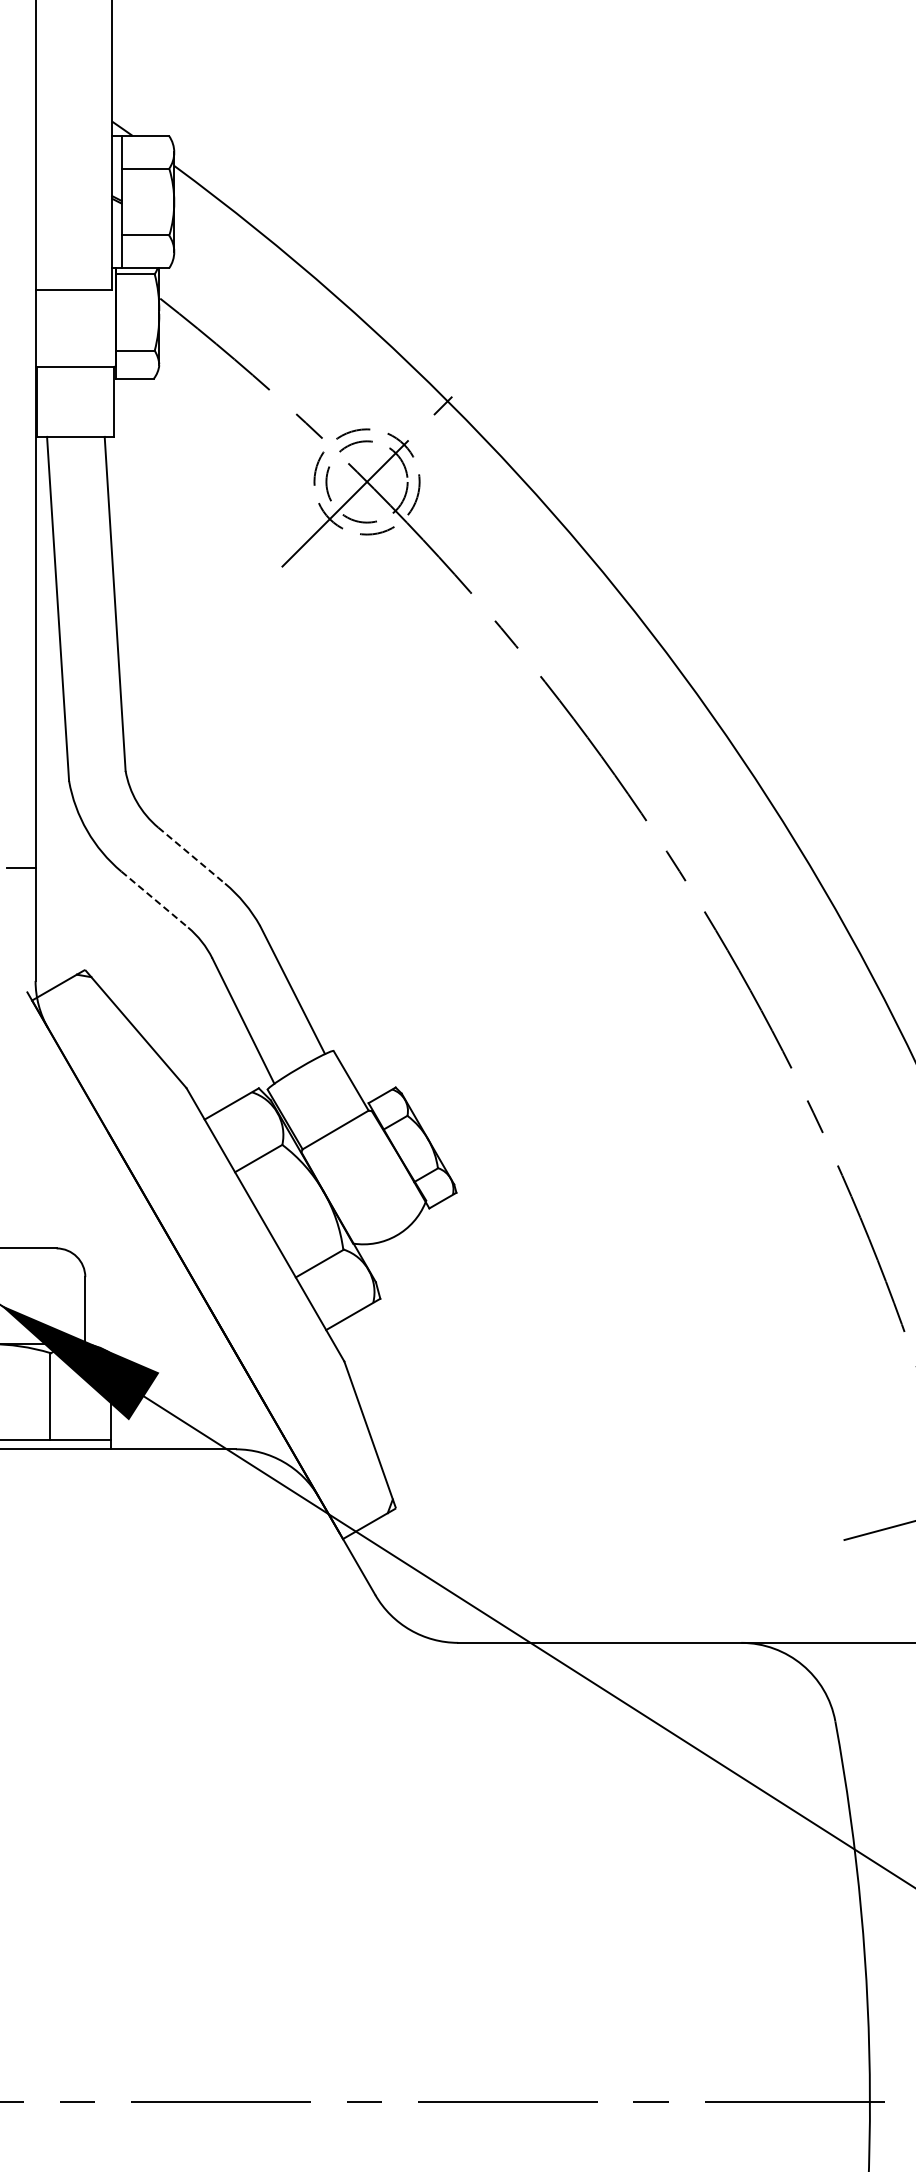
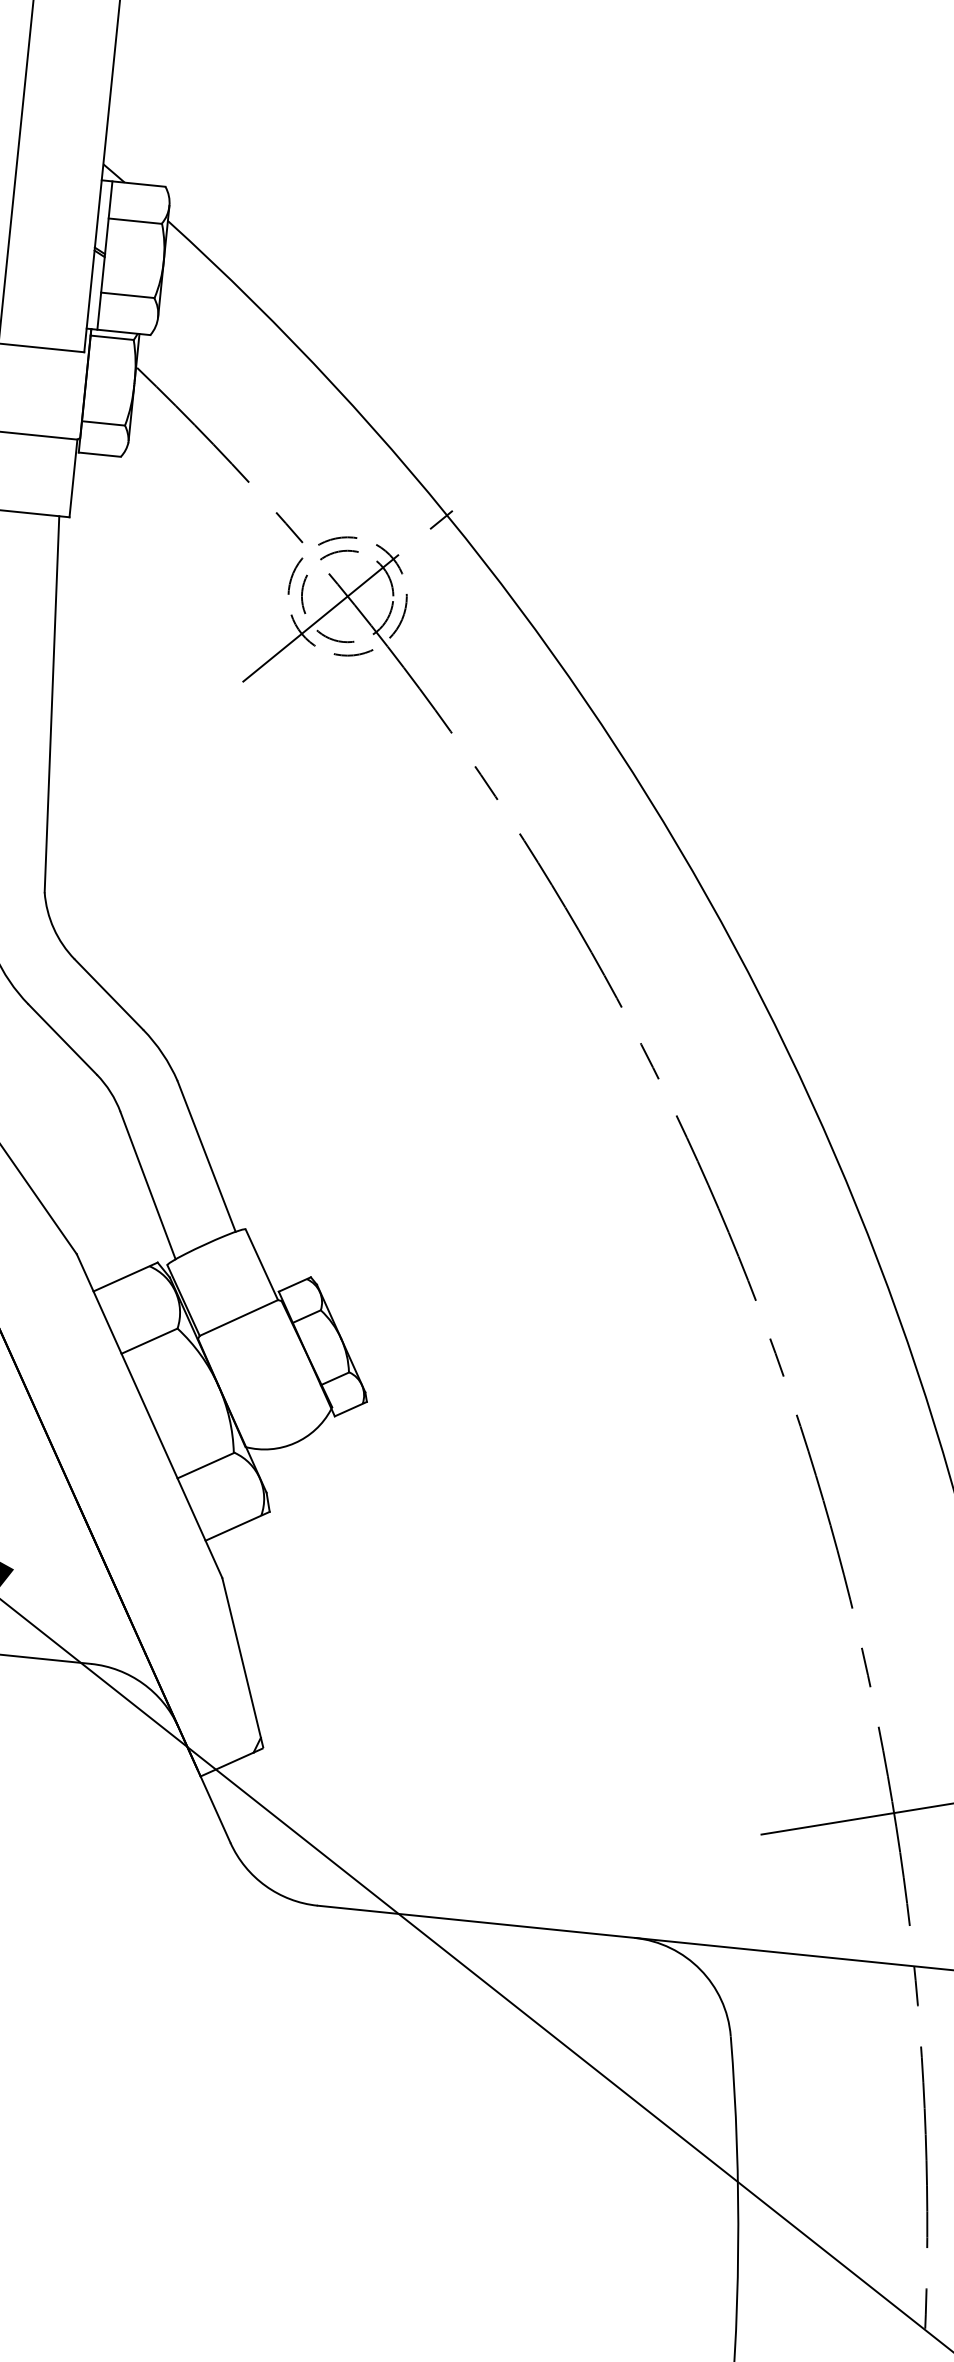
line: (191, 855) -> (108, 994), dashed -> solid
line: (154, 899) -> (62, 1039), dashed -> solid

